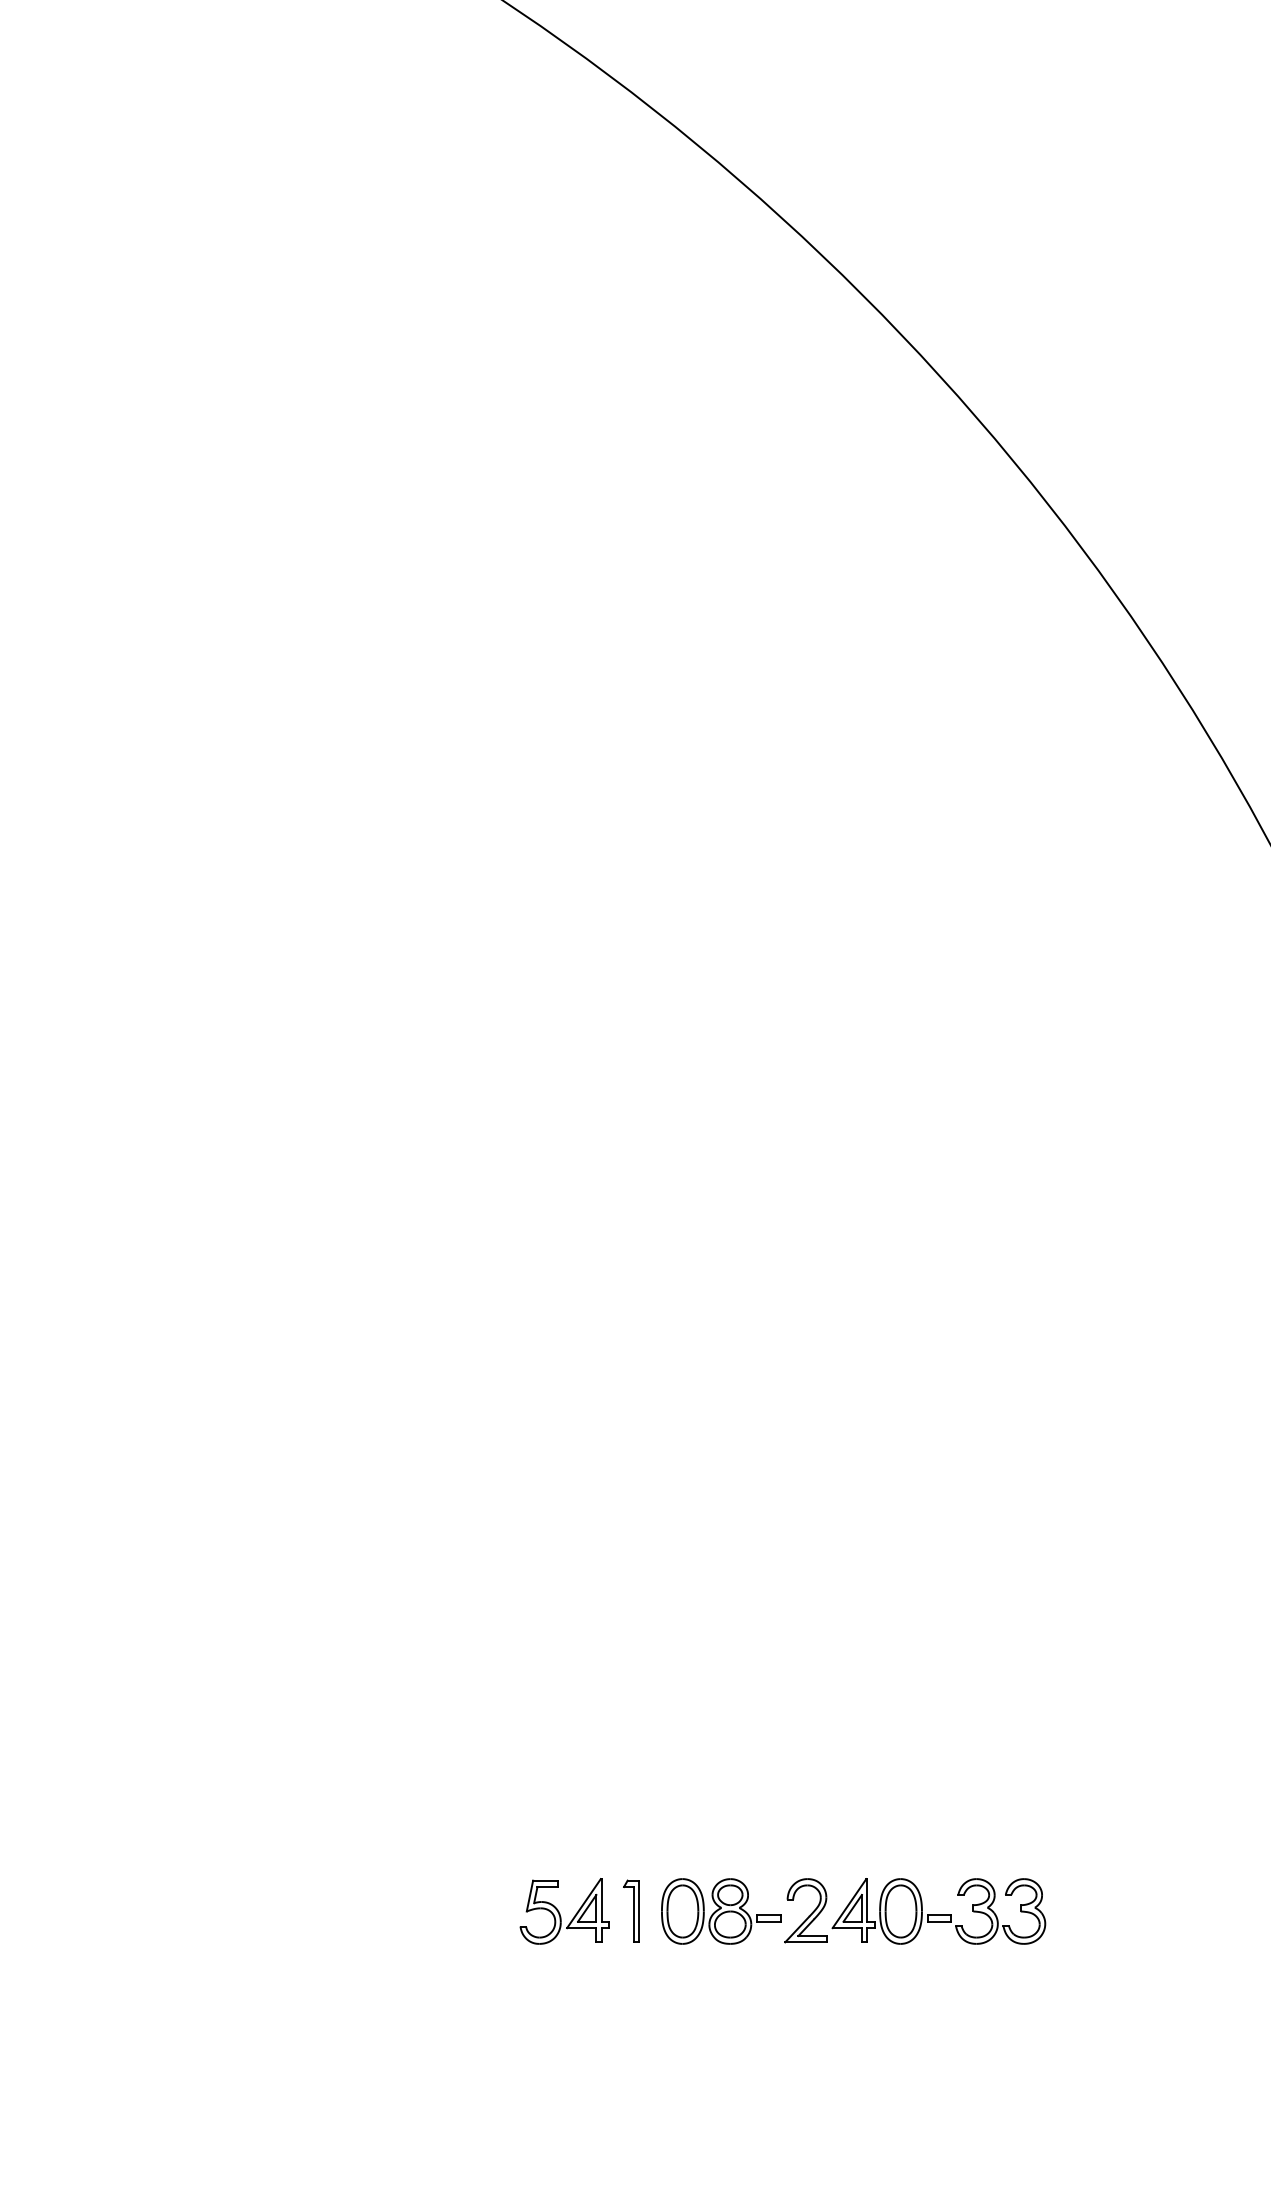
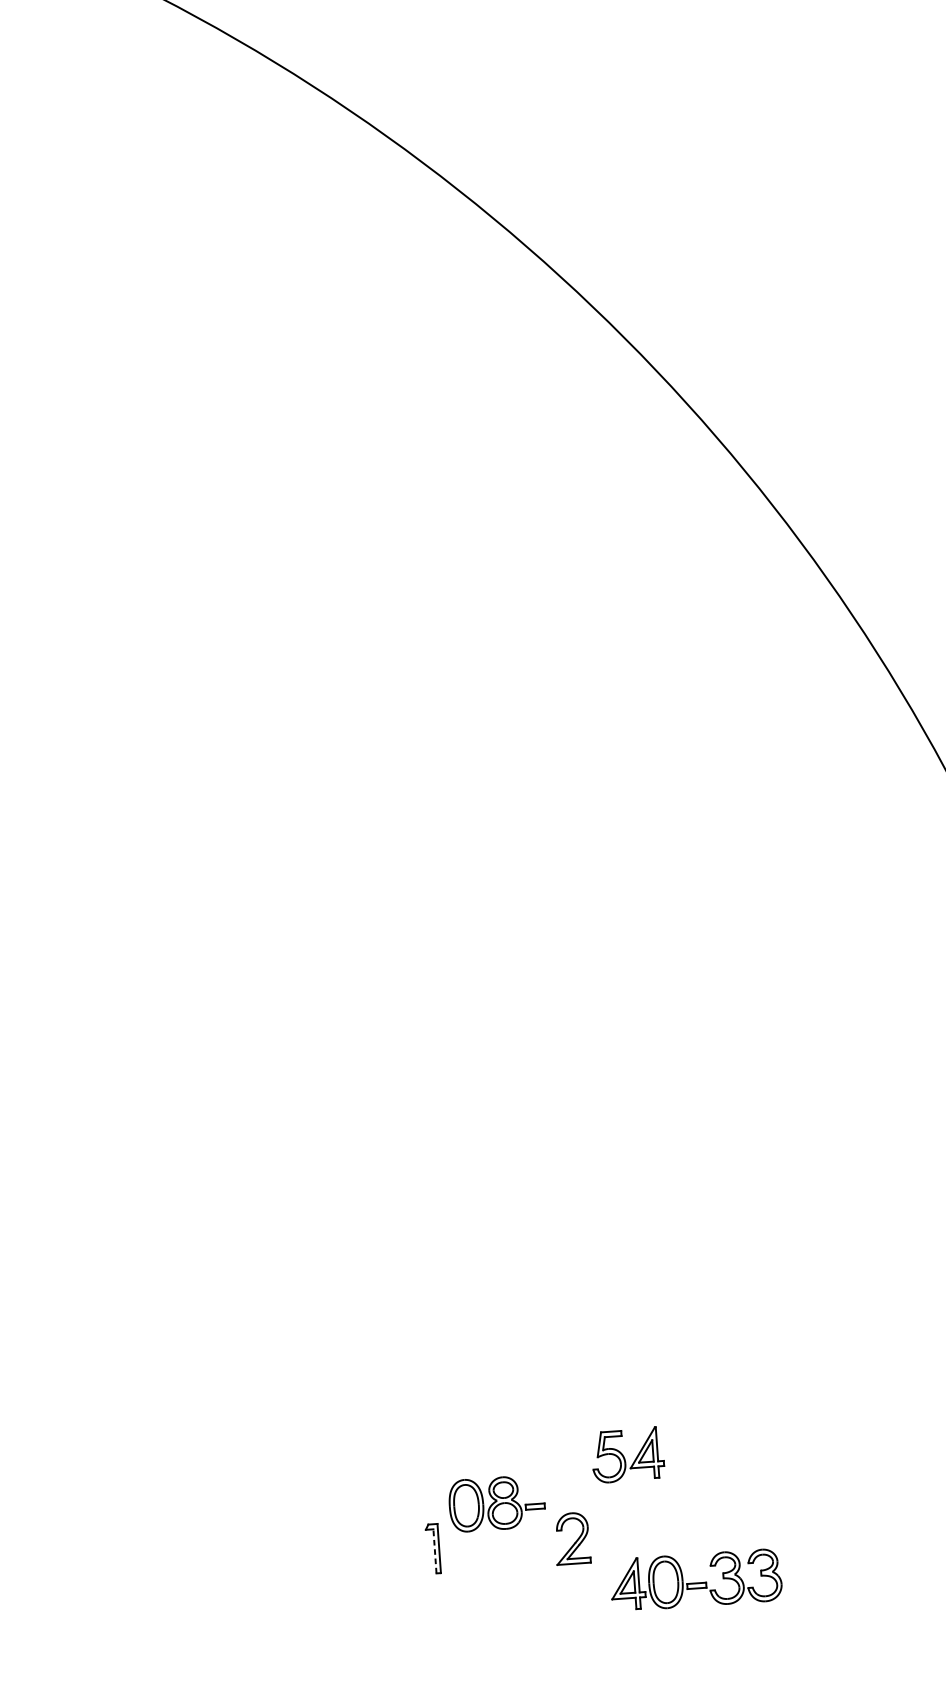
part: (564, 1911) -> (627, 1455), moved
part: (721, 1911) -> (497, 1503), moved
part: (938, 1911) -> (695, 1580), moved
line: (633, 1914) -> (434, 1551), solid -> dashed

